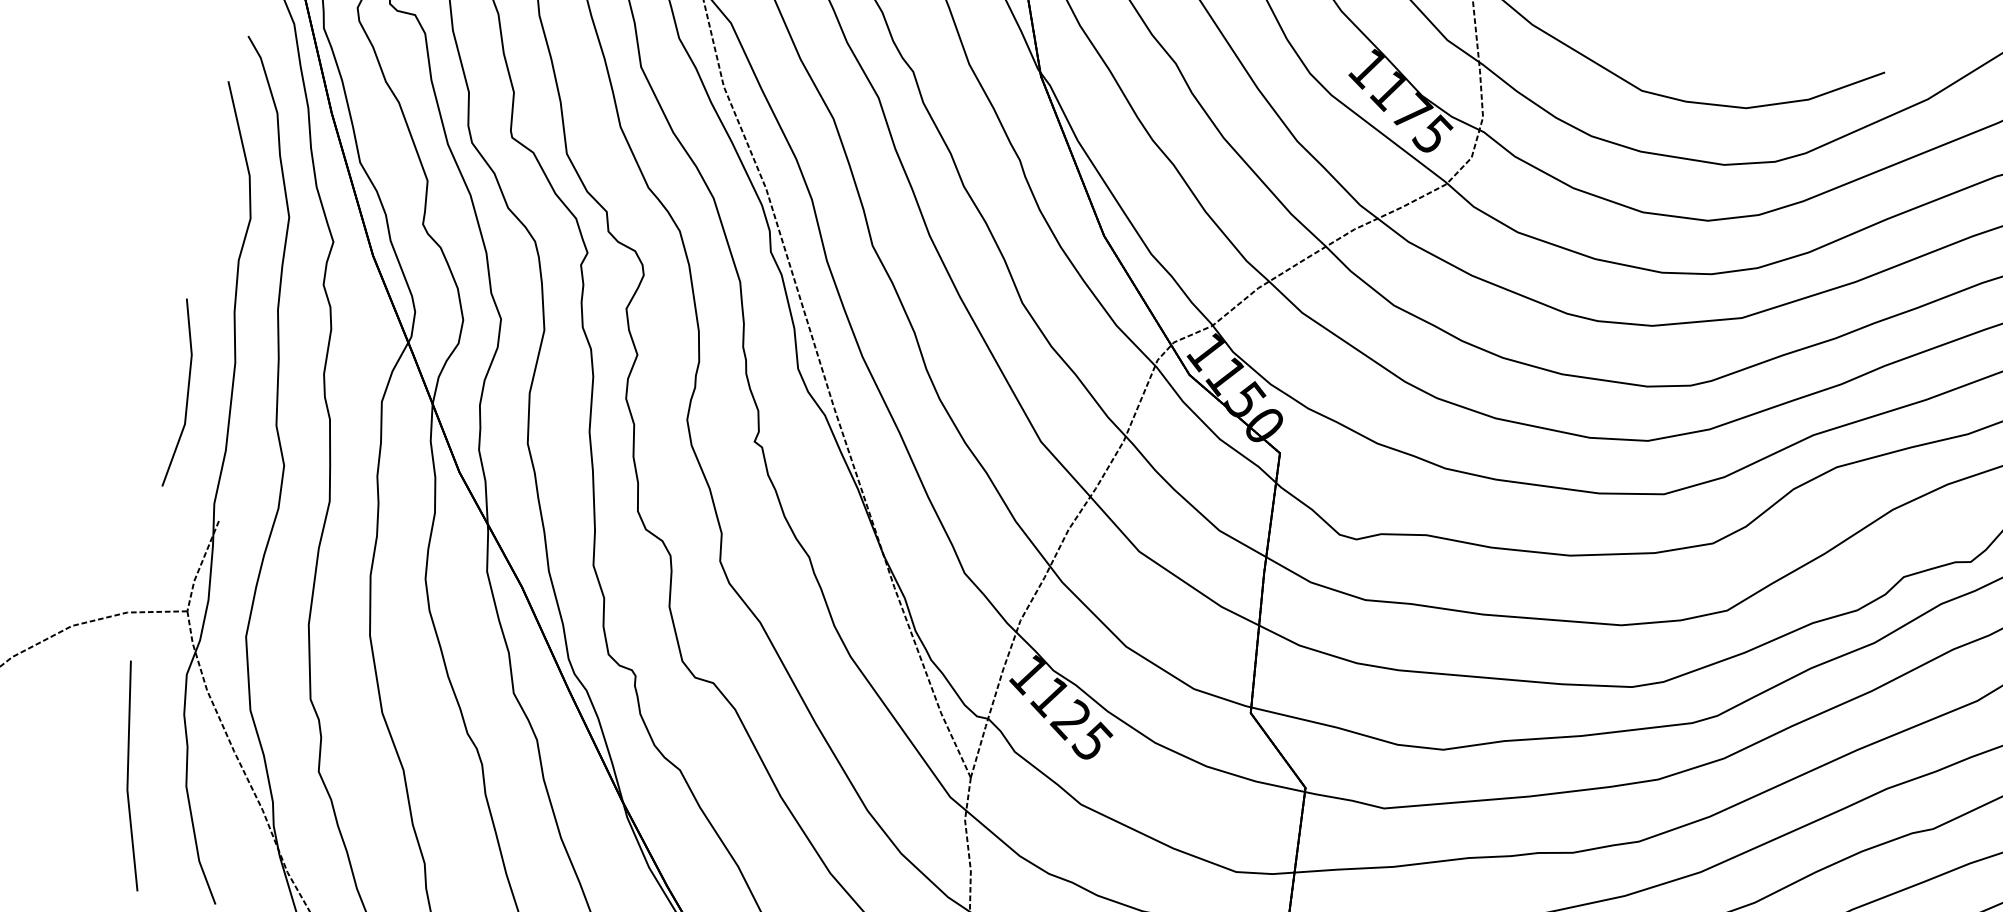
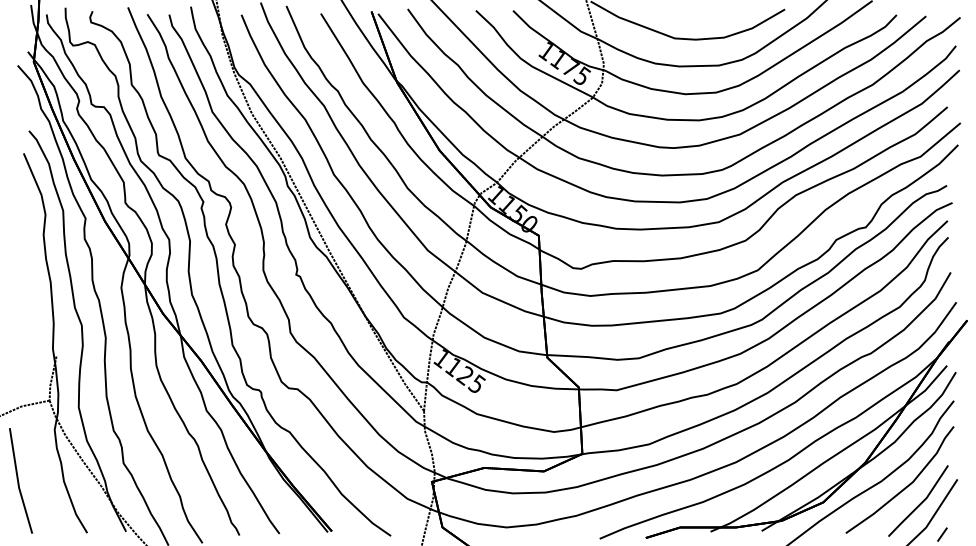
line: (185, 393) -> (30, 300), removed
line: (128, 774) -> (18, 480), moved

